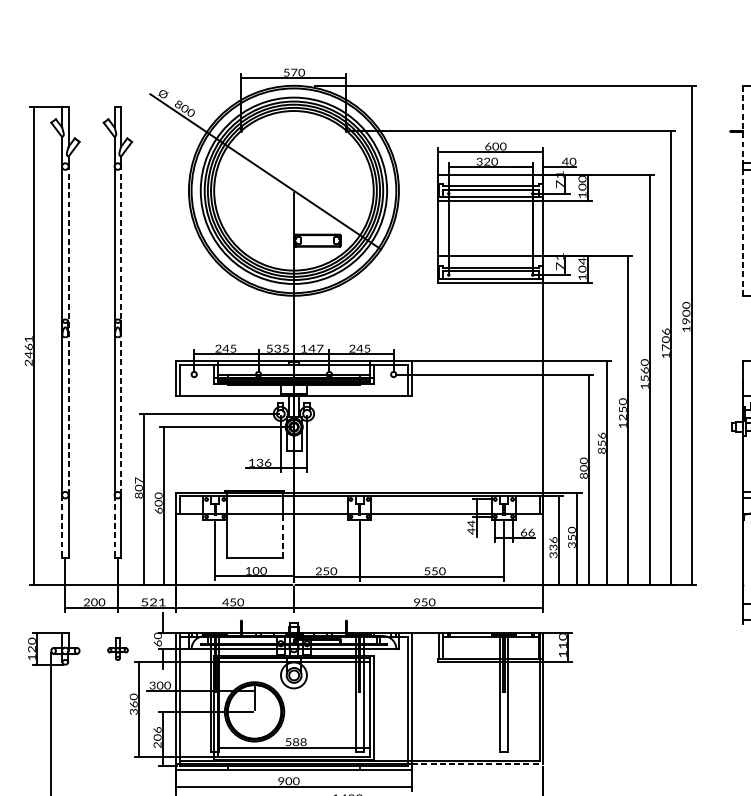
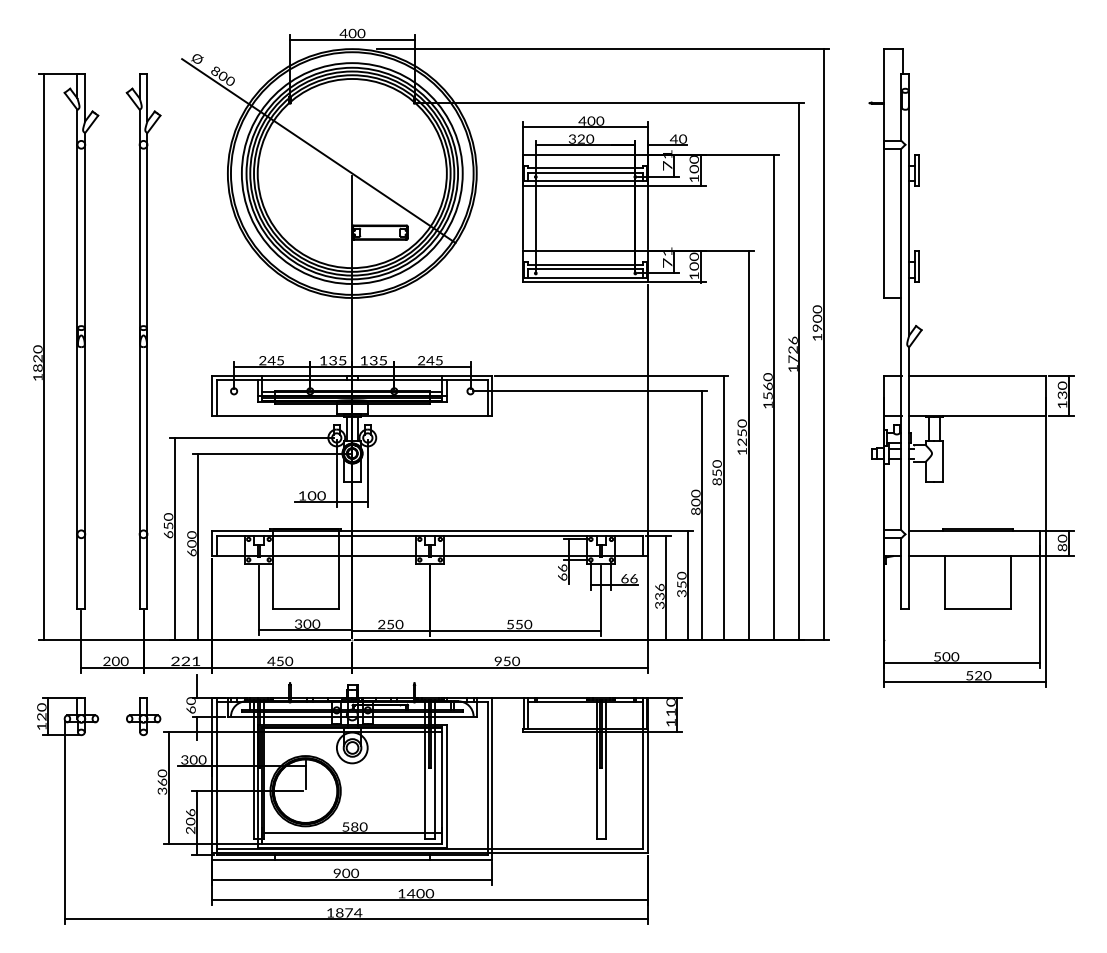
text: (289, 72) -> (347, 33), 570 -> 400
text: (487, 146) -> (581, 120), 600 -> 400
line: (742, 191) -> (884, 174), dashed -> solid
text: (581, 260) -> (693, 256), 104 -> 100
line: (68, 330) -> (85, 339), dashed -> solid
line: (121, 330) -> (147, 339), dashed -> solid
text: (666, 339) -> (793, 349), 1706 -> 1726
text: (269, 348) -> (323, 360), 535 -> 135
text: (316, 348) -> (378, 360), 147 -> 135
text: (28, 351) -> (37, 363), 2461 -> 1820
text: (601, 435) -> (716, 463), 856 -> 850
text: (263, 462) -> (316, 495), 136 -> 100
text: (138, 487) -> (168, 525), 807 -> 650
line: (62, 527) -> (77, 572), dashed -> solid
line: (114, 527) -> (139, 572), dashed -> solid
text: (471, 527) -> (562, 572), 44 -> 66
line: (282, 535) -> (338, 582), dashed -> solid
text: (248, 570) -> (298, 623), 100 -> 300
text: (144, 601) -> (175, 660), 521 -> 221
part: (117, 648) -> (143, 716), size x1.43
text: (303, 742) -> (363, 827), 588 -> 580
line: (478, 764) -> (570, 853), dashed -> solid

